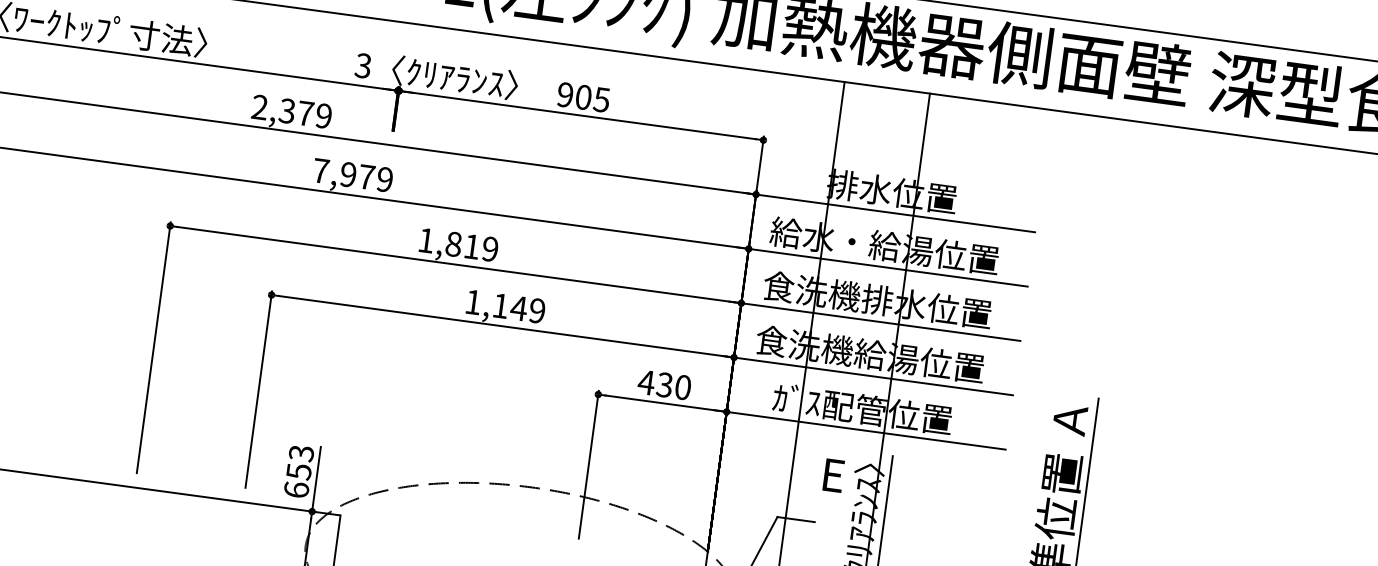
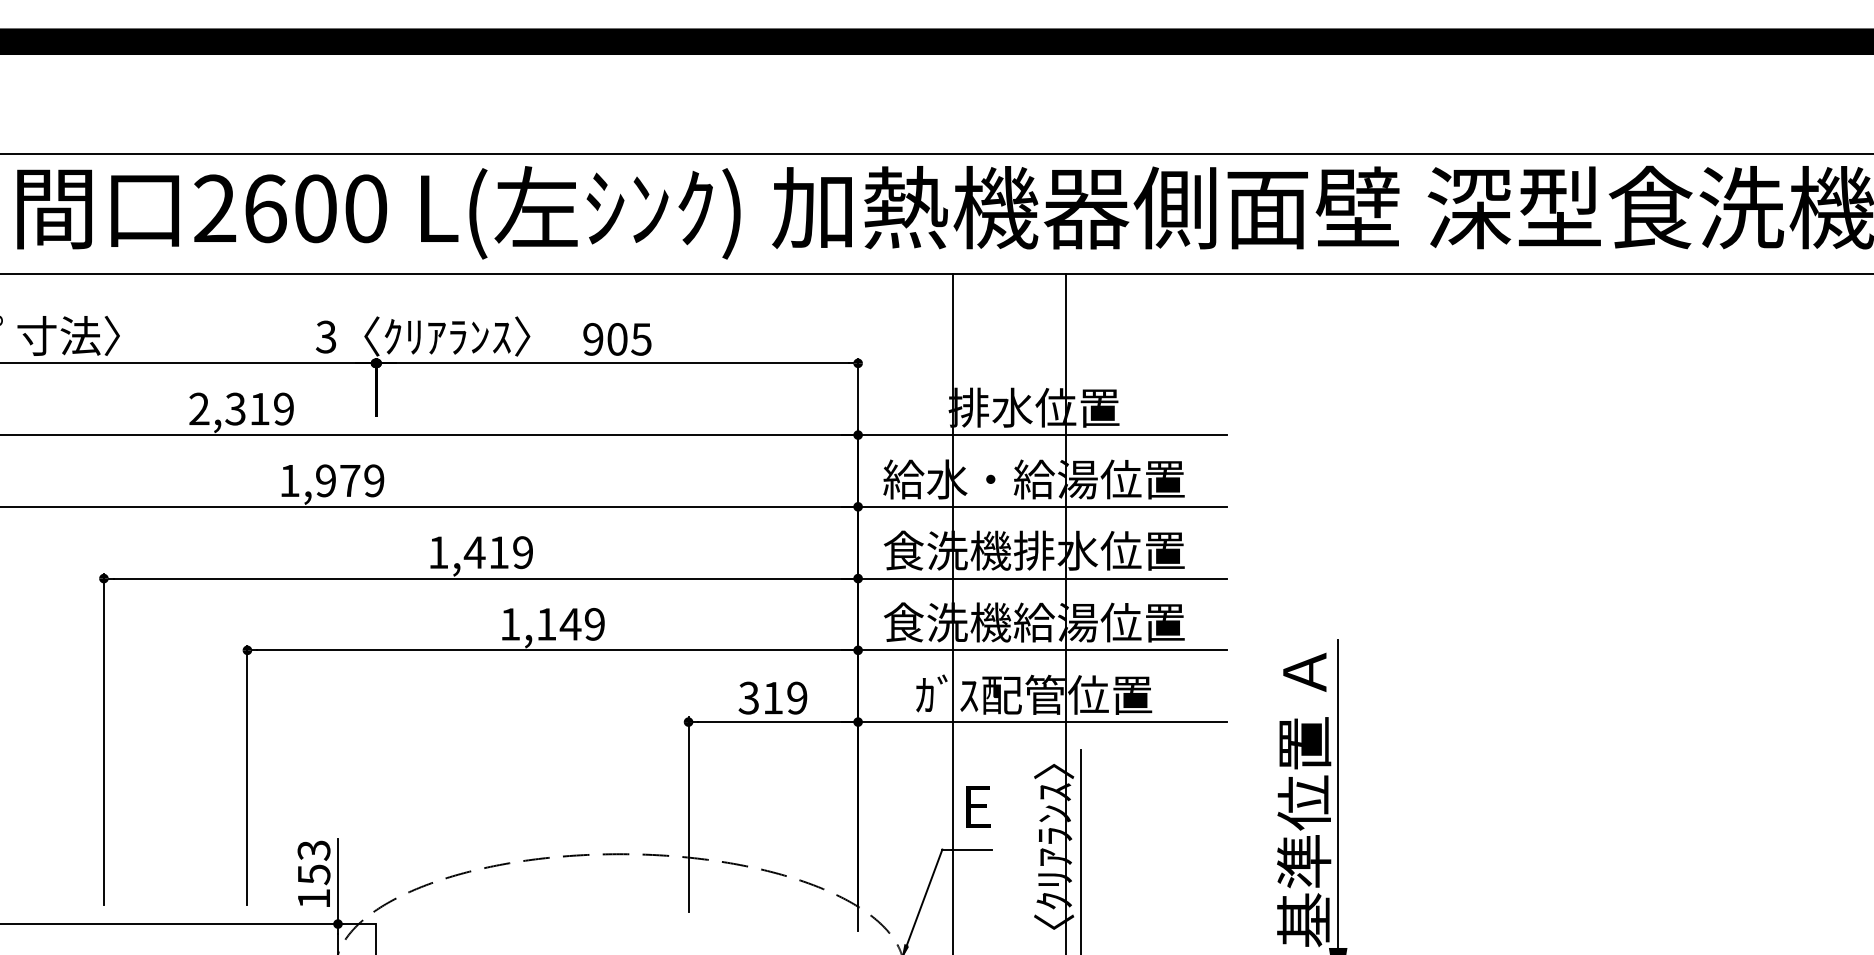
text: (305, 113) -> (259, 408), 2,379 -> 2,319
text: (320, 170) -> (289, 480), 7,979 -> 1,979
text: (453, 244) -> (474, 552), 1,819 -> 1,419
text: (664, 384) -> (772, 697), 430 -> 319
text: (834, 475) -> (978, 806), moved
text: (296, 489) -> (313, 898), 653 -> 153

